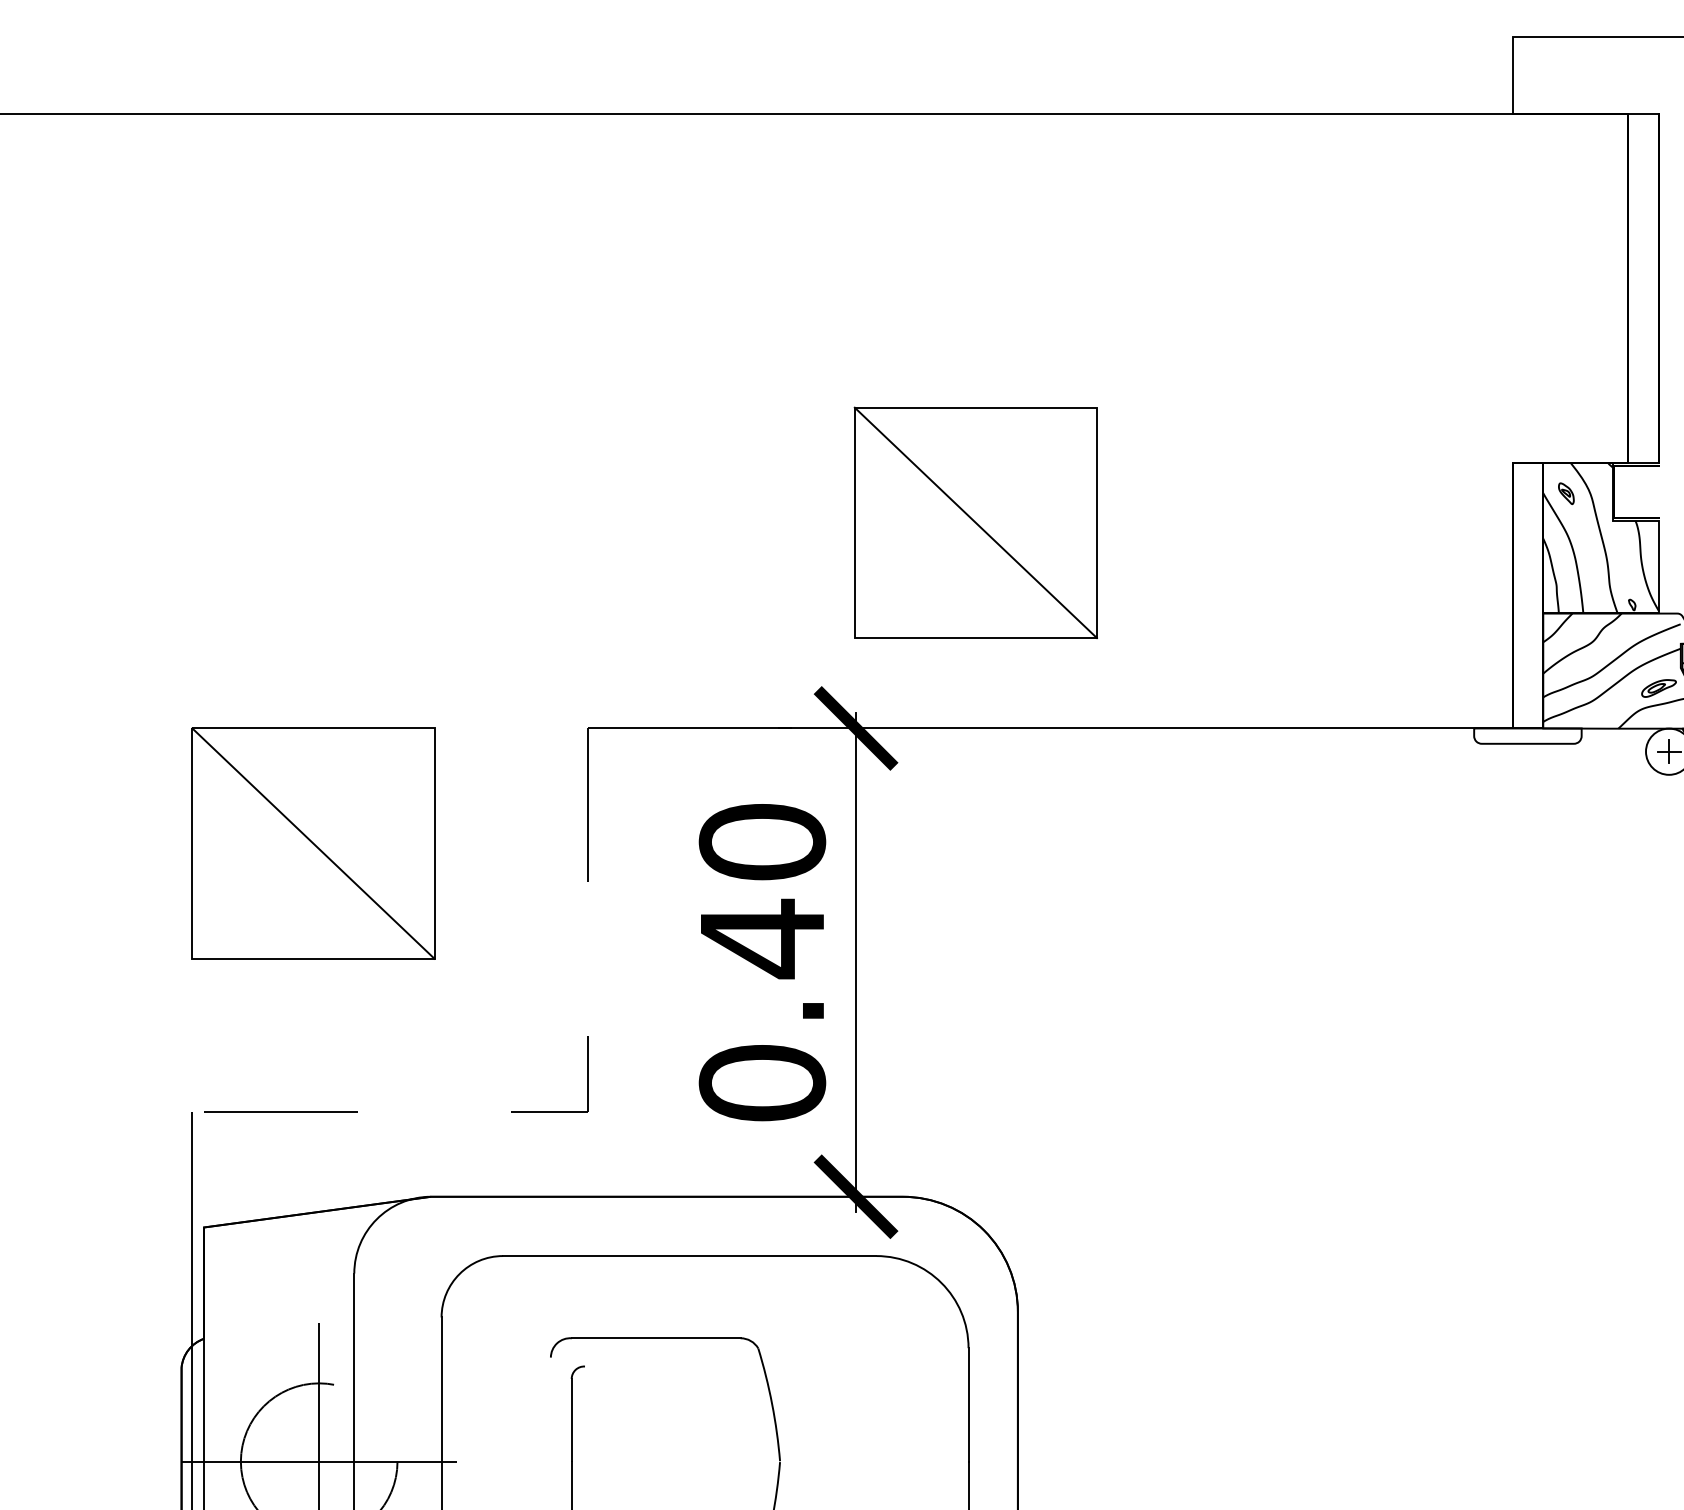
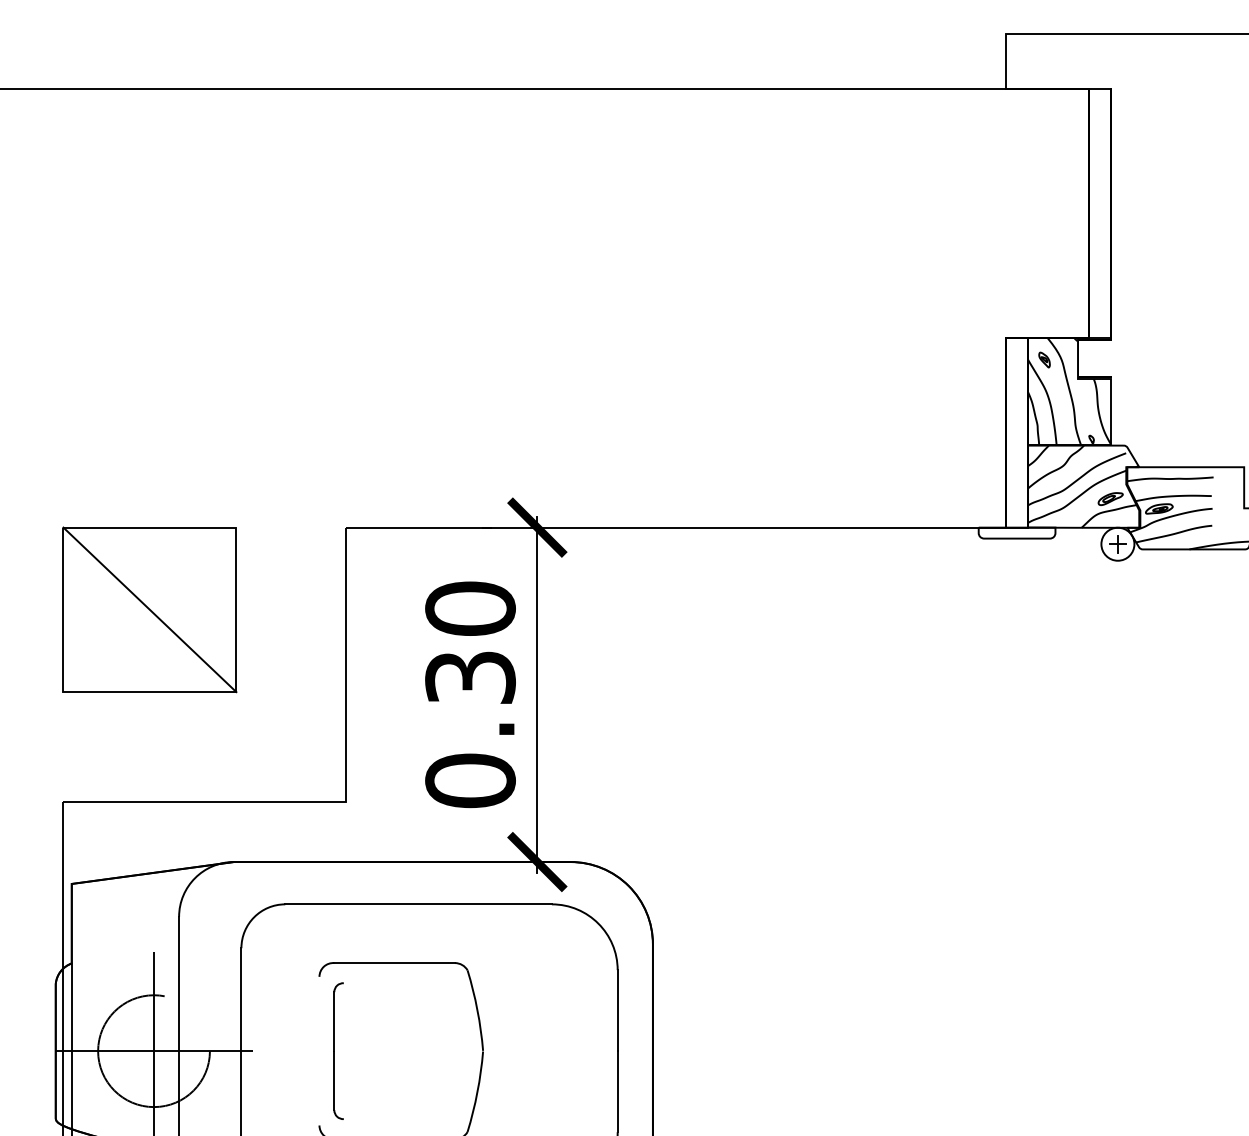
part: (975, 522) -> (622, 380), removed
text: (762, 938) -> (470, 677), 0.40 -> 0.30
line: (583, 1112) -> (342, 801), dashed -> solid

